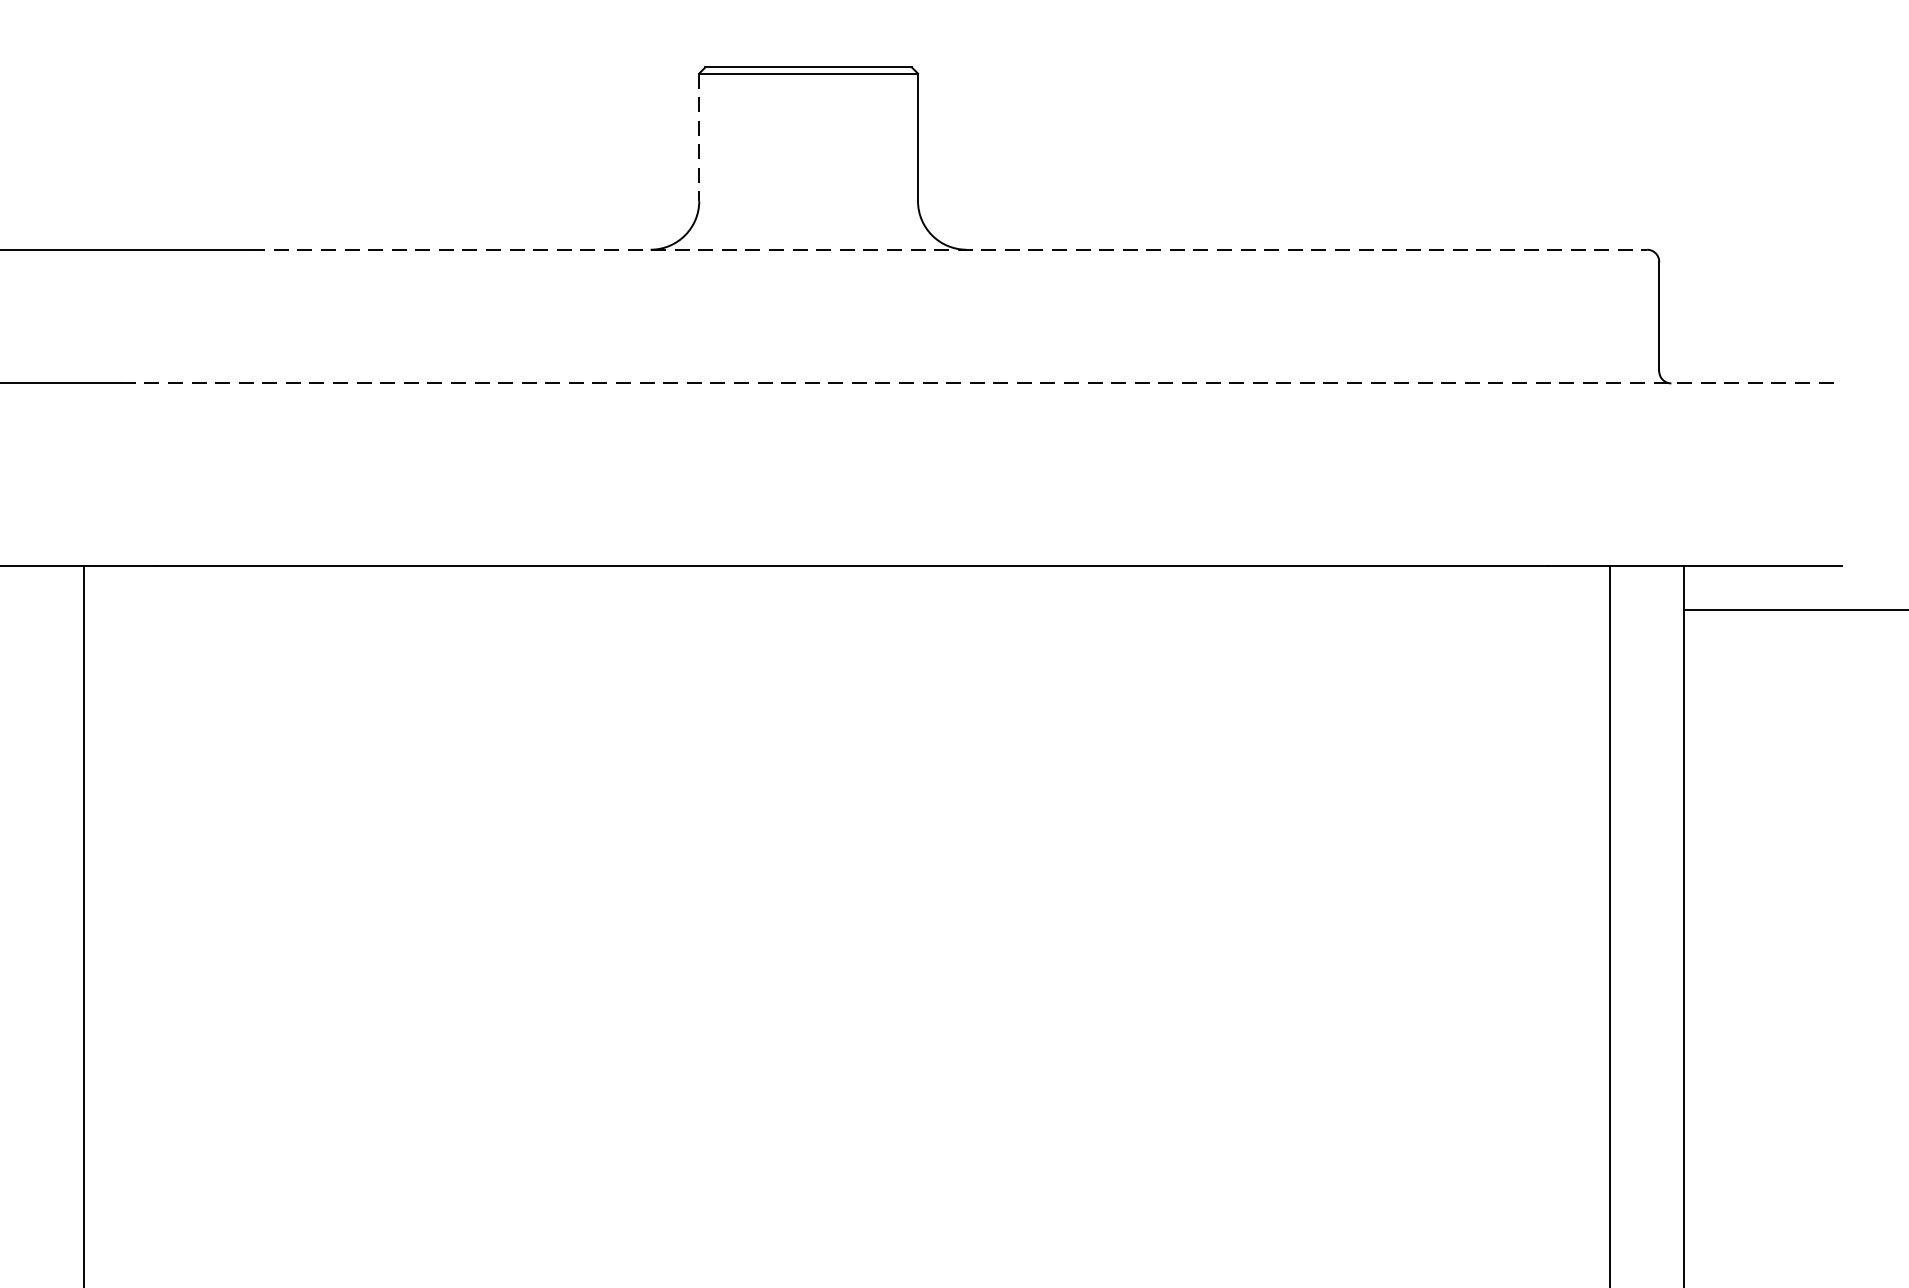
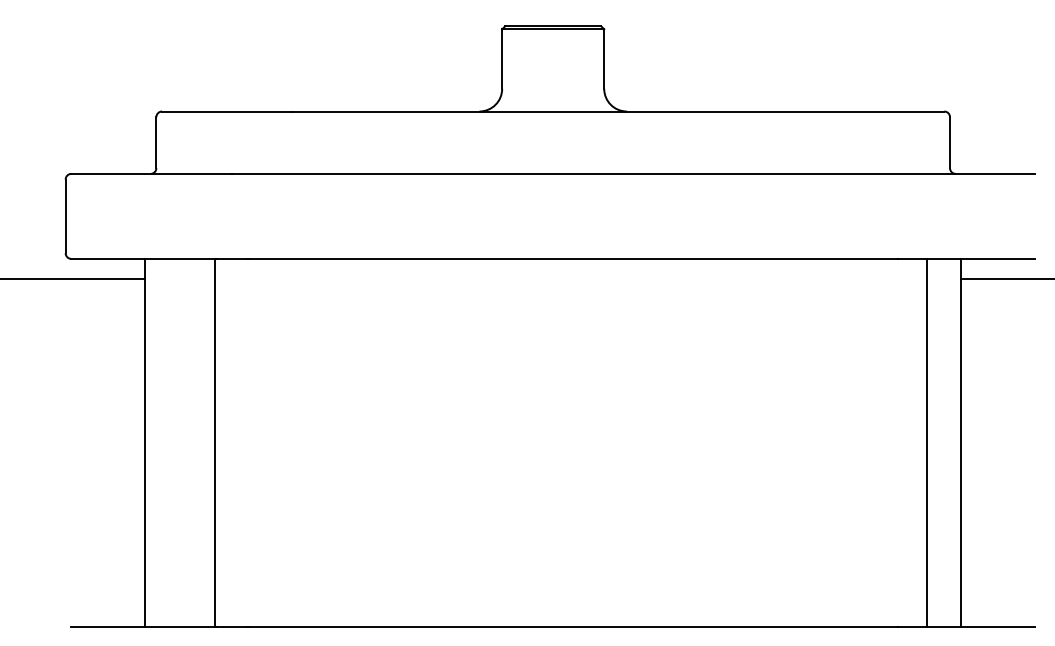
line: (699, 138) -> (502, 59), dashed -> solid
line: (948, 249) -> (618, 111), dashed -> solid
line: (982, 382) -> (634, 173), dashed -> solid

